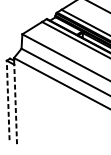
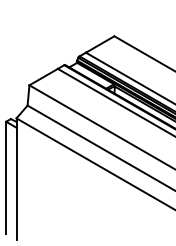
line: (8, 100) -> (6, 177), dashed -> solid
line: (15, 104) -> (16, 183), dashed -> solid

